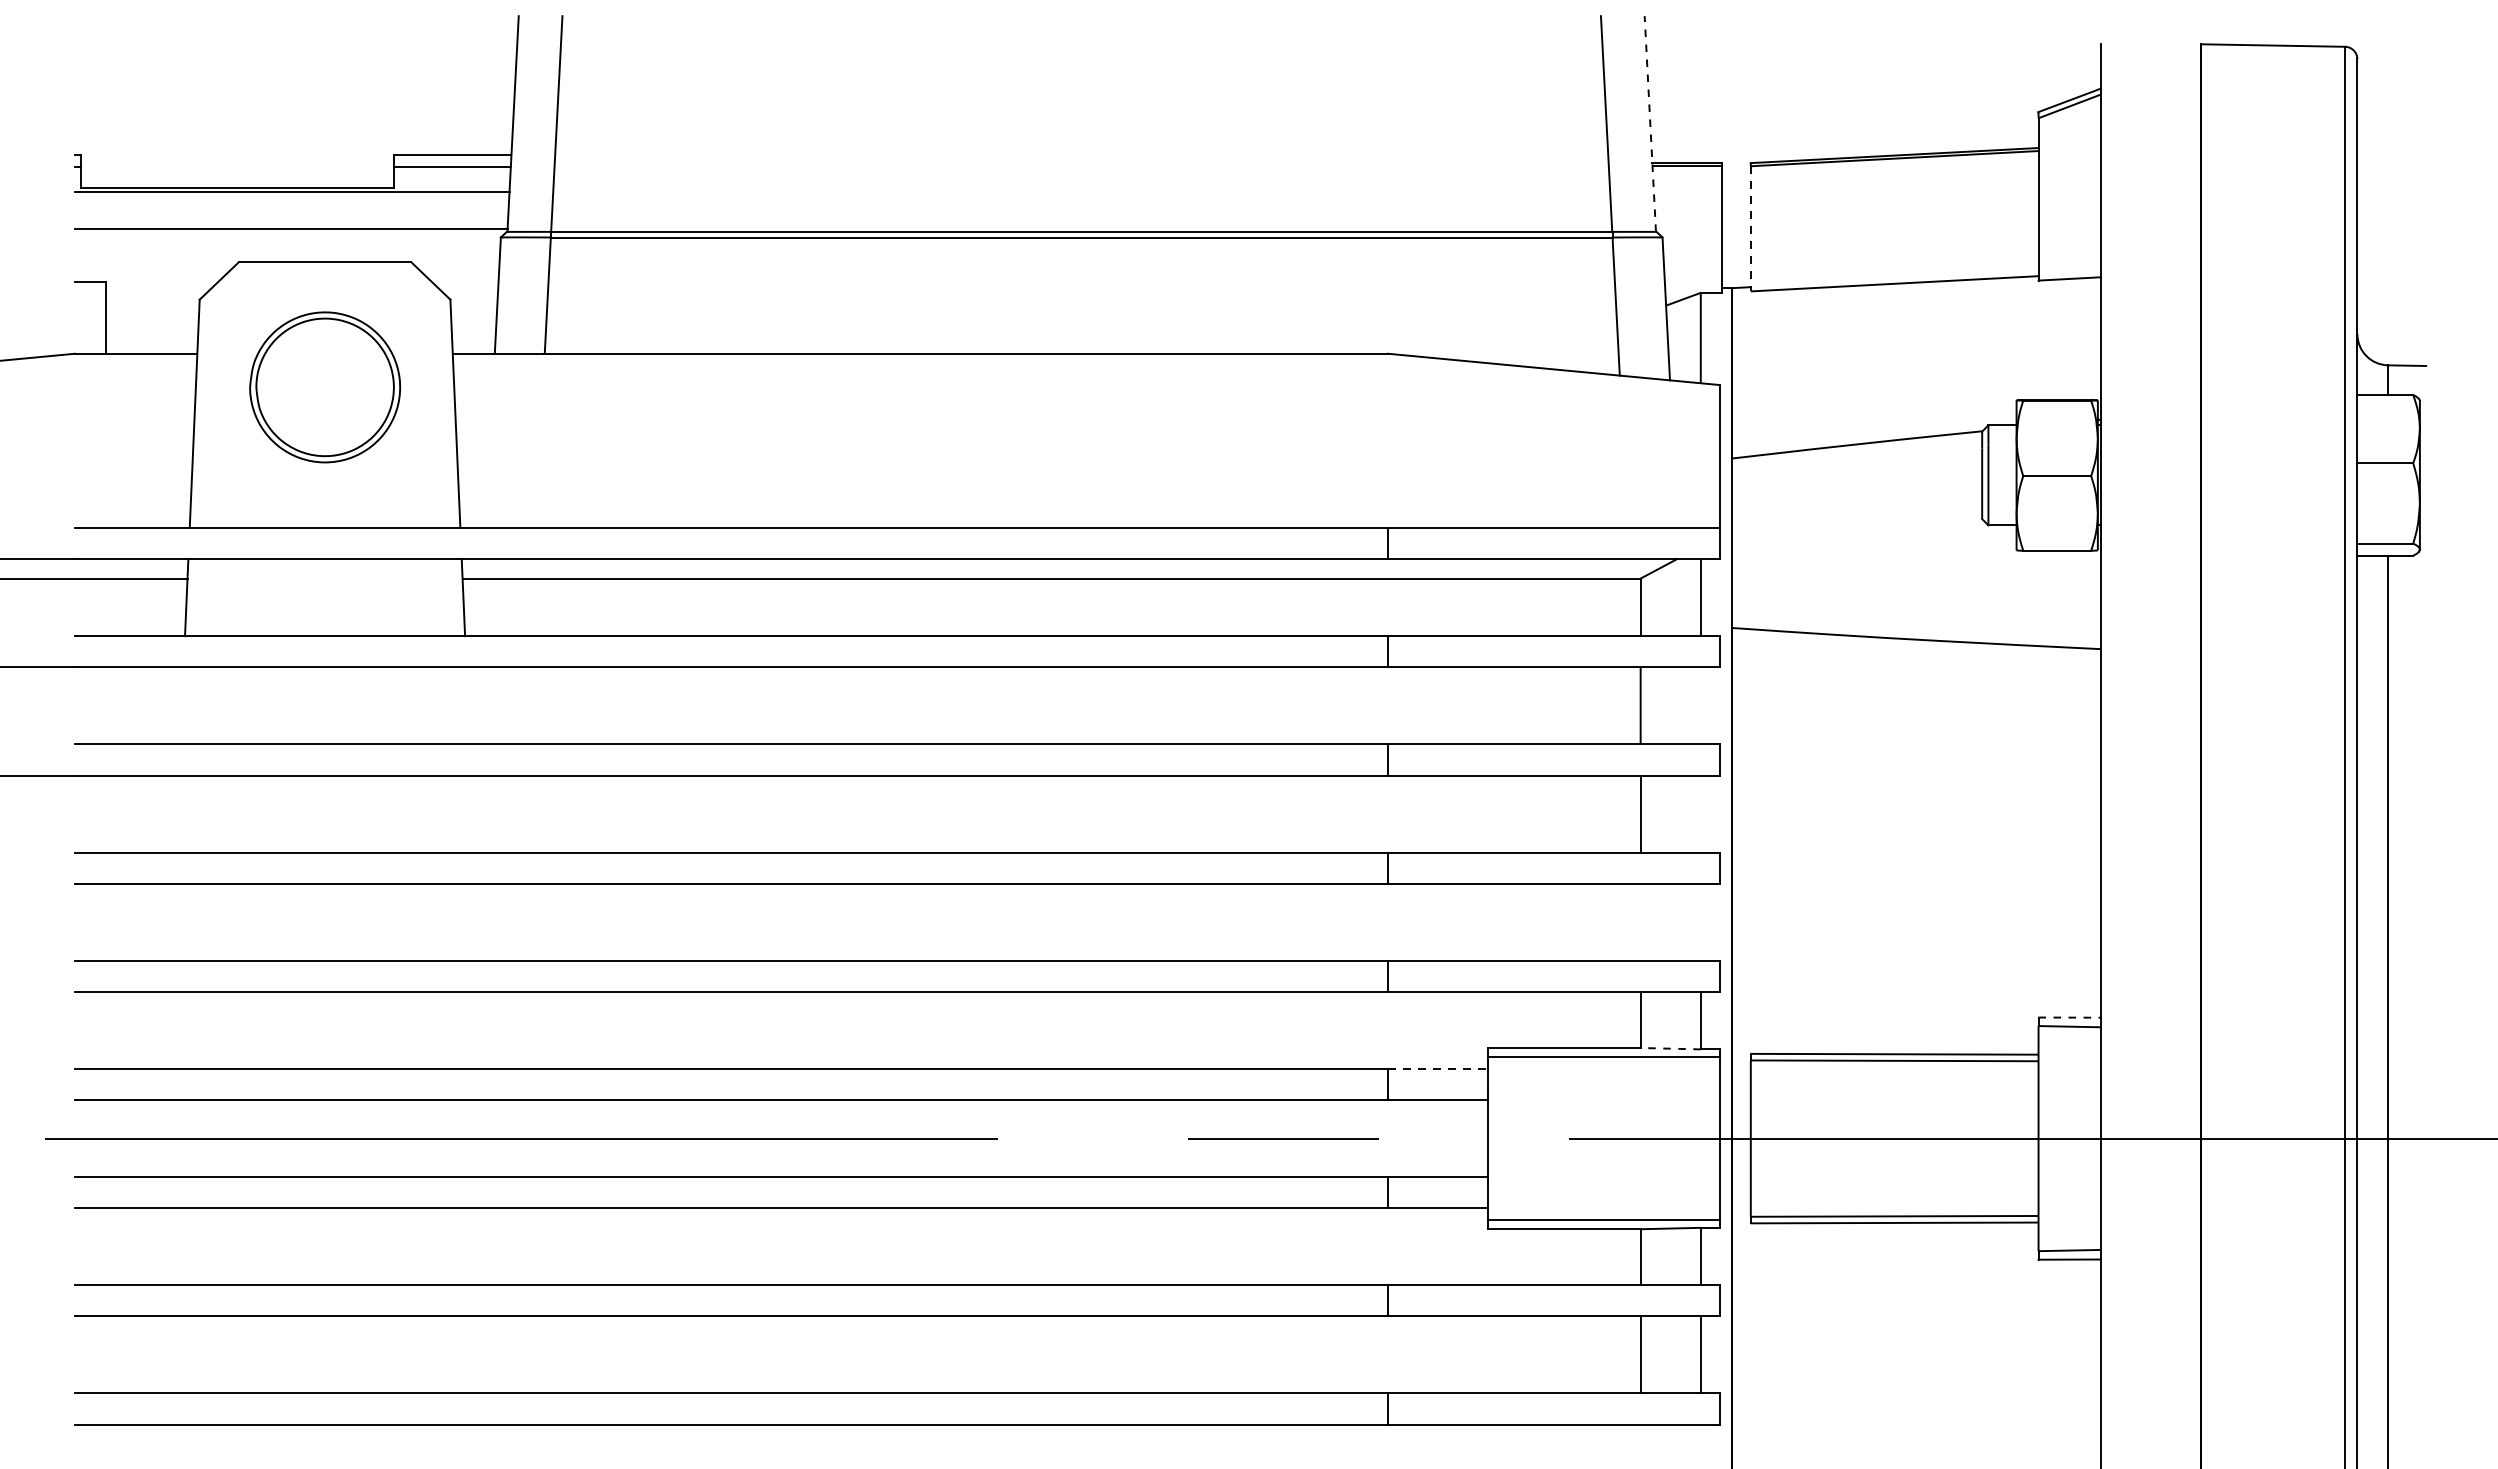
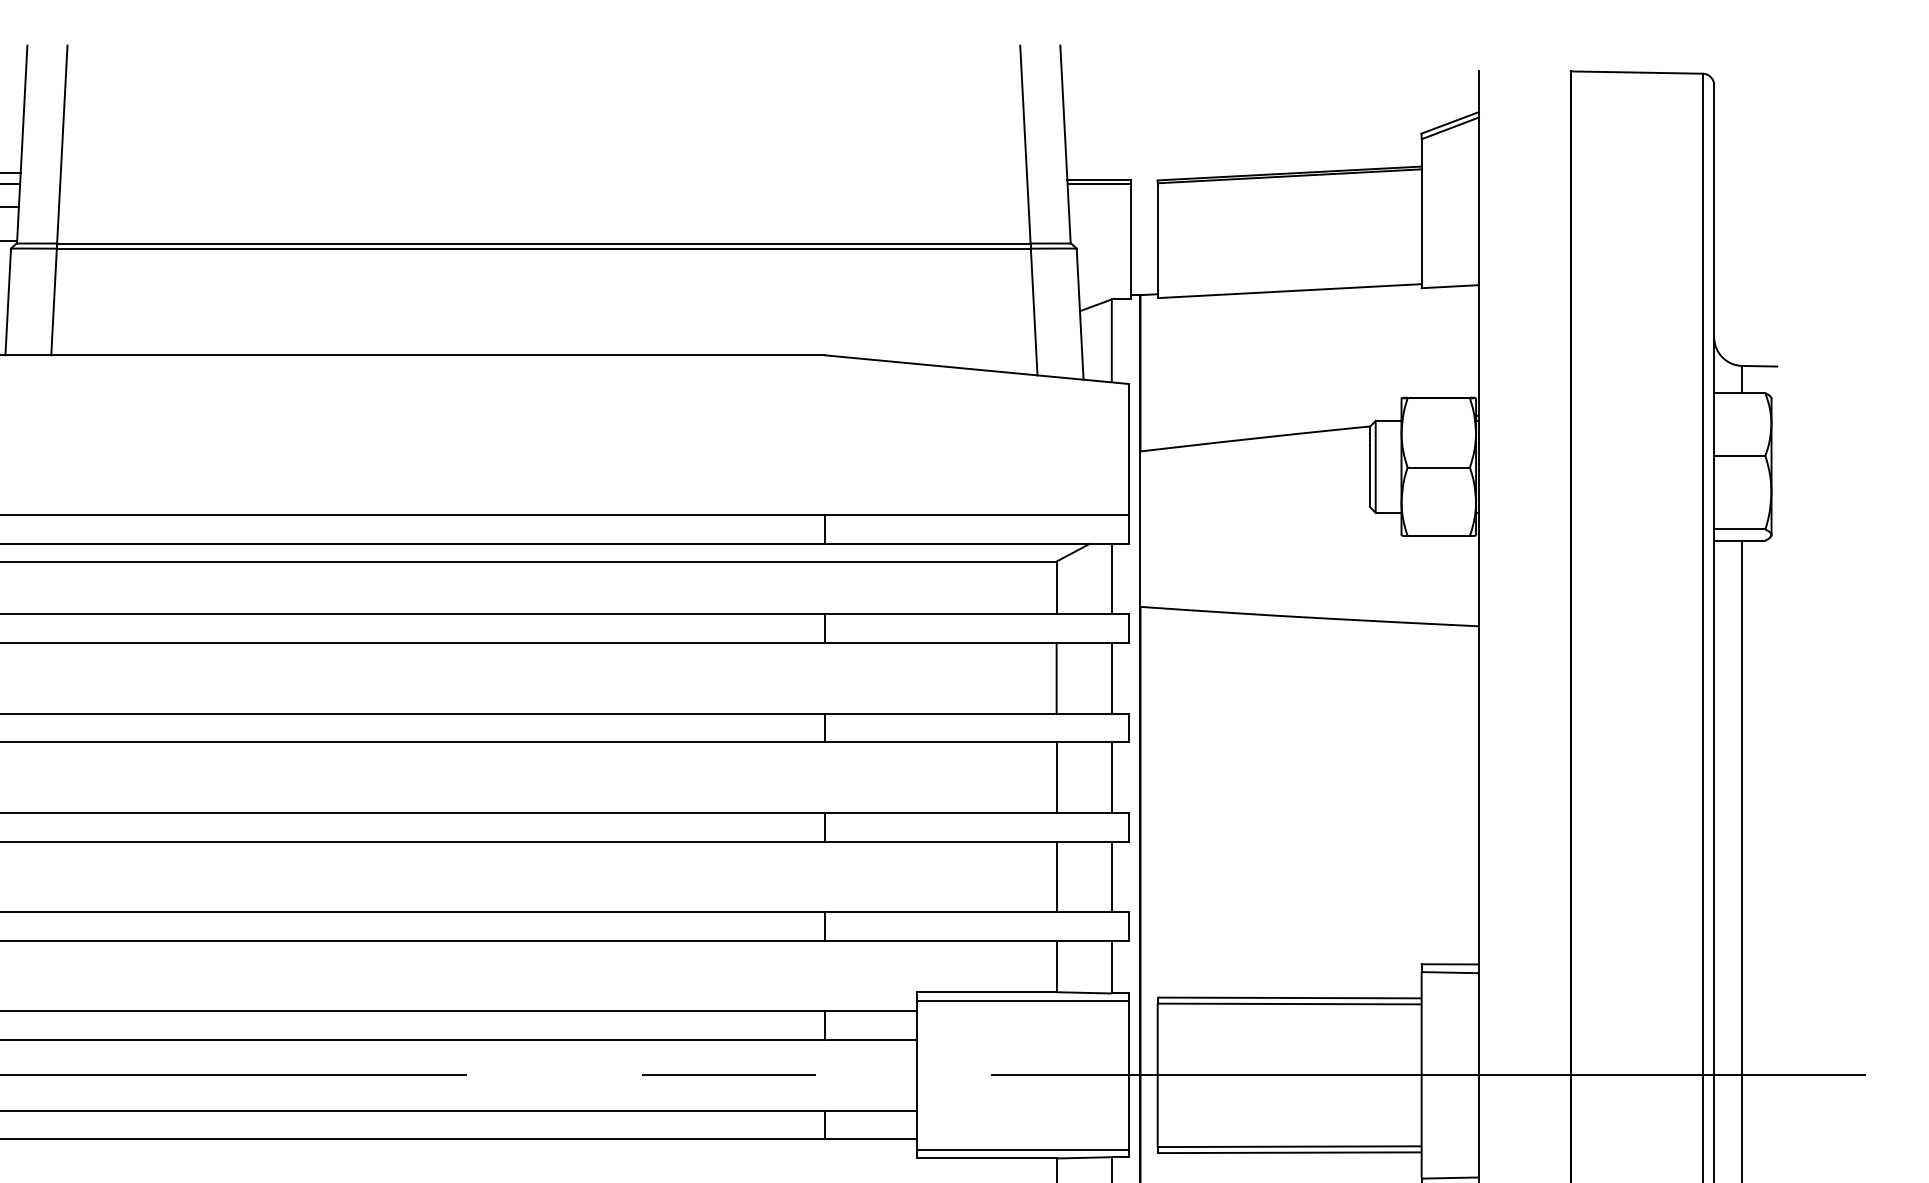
line: (1650, 123) -> (1065, 144), dashed -> solid
line: (1750, 228) -> (1157, 240), dashed -> solid
line: (1700, 705) -> (1111, 678), added
line: (1700, 813) -> (1111, 777), added
line: (1640, 921) -> (1056, 876), added
line: (1700, 921) -> (1111, 876), added
line: (2070, 1017) -> (1450, 964), dashed -> solid
line: (1670, 1048) -> (1084, 992), dashed -> solid
line: (1438, 1068) -> (871, 1011), dashed -> solid

